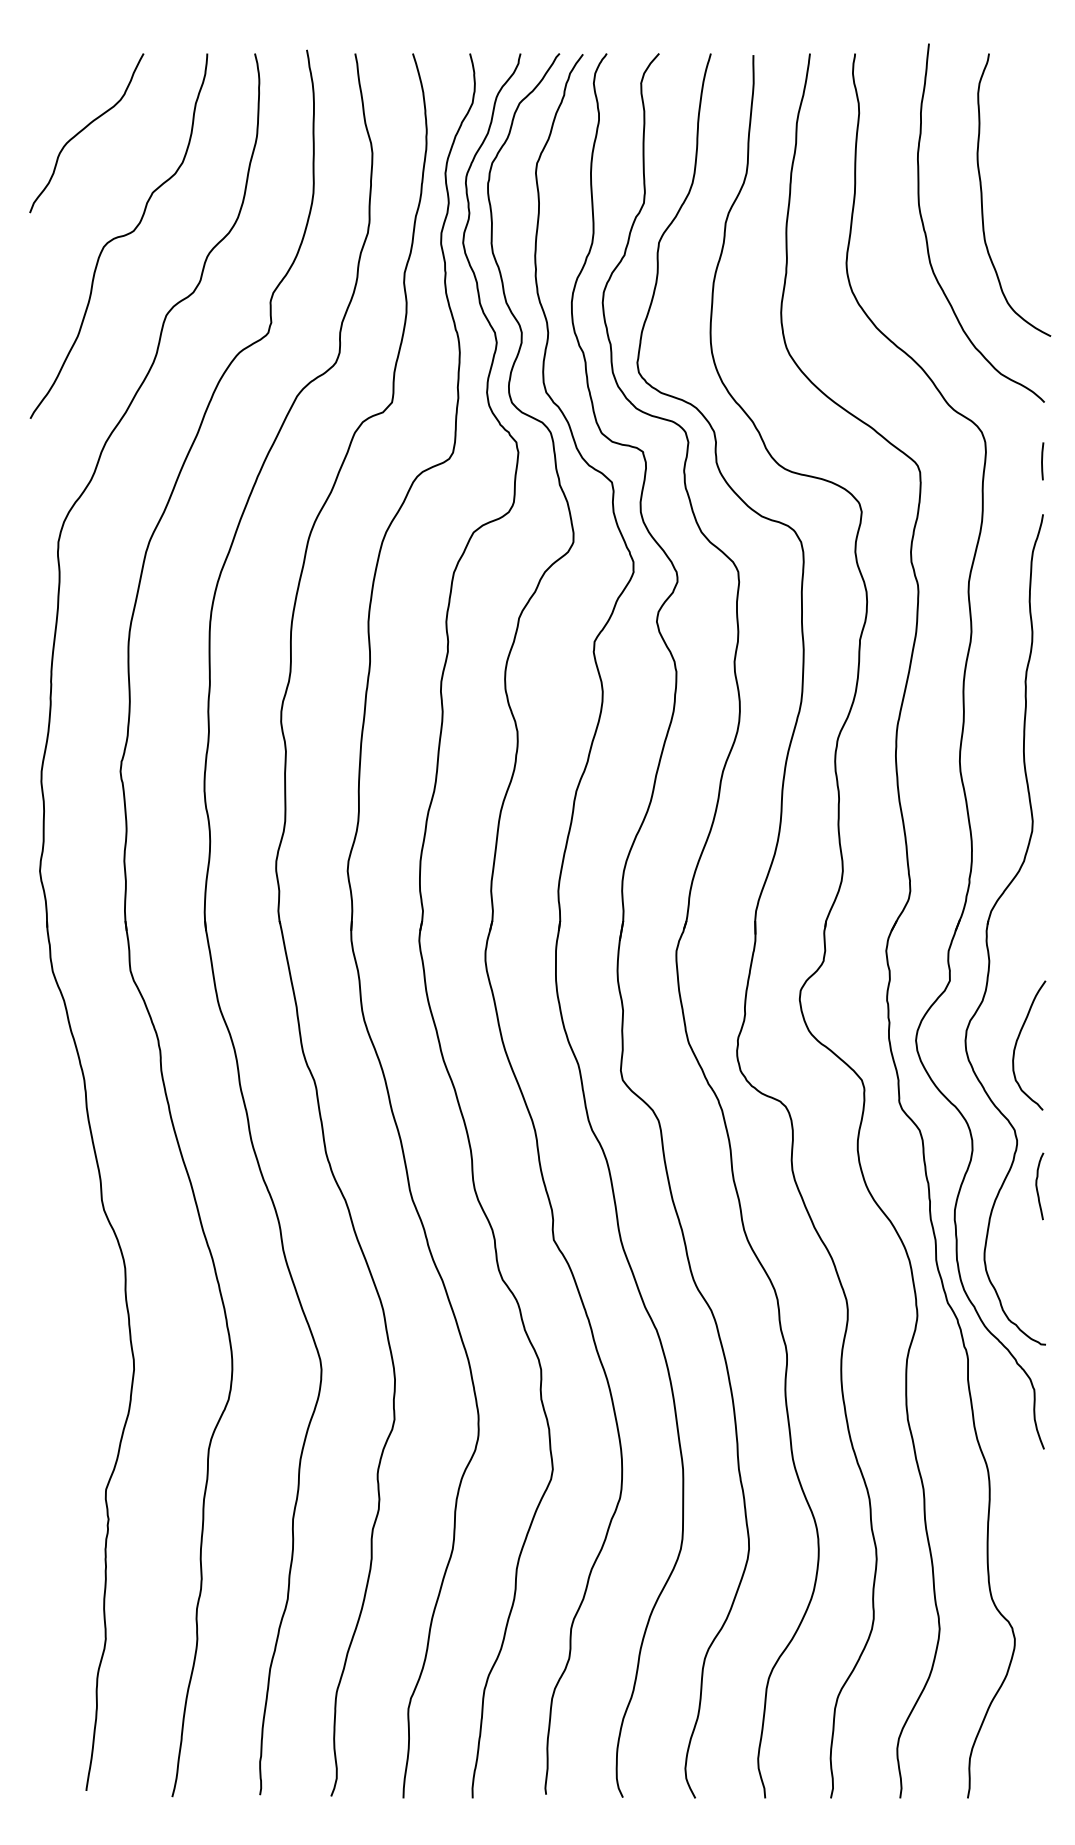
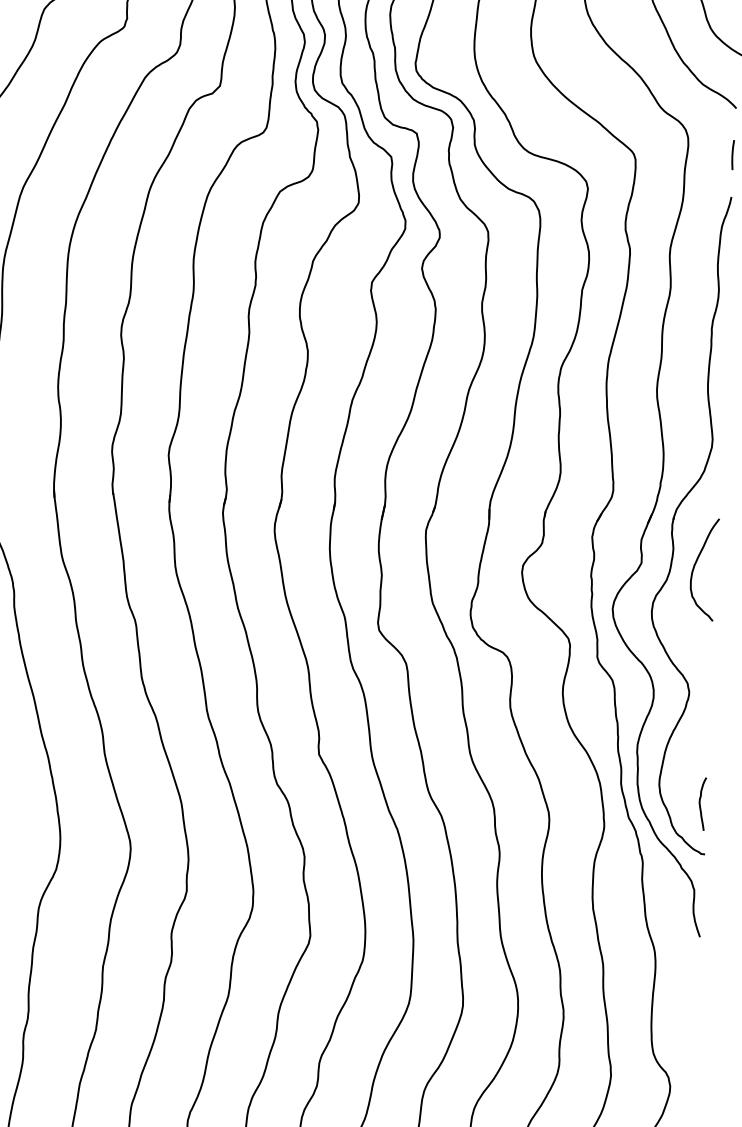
curve: (1017, 1042) -> (695, 566), moved
curve: (1037, 1186) -> (700, 804), moved

